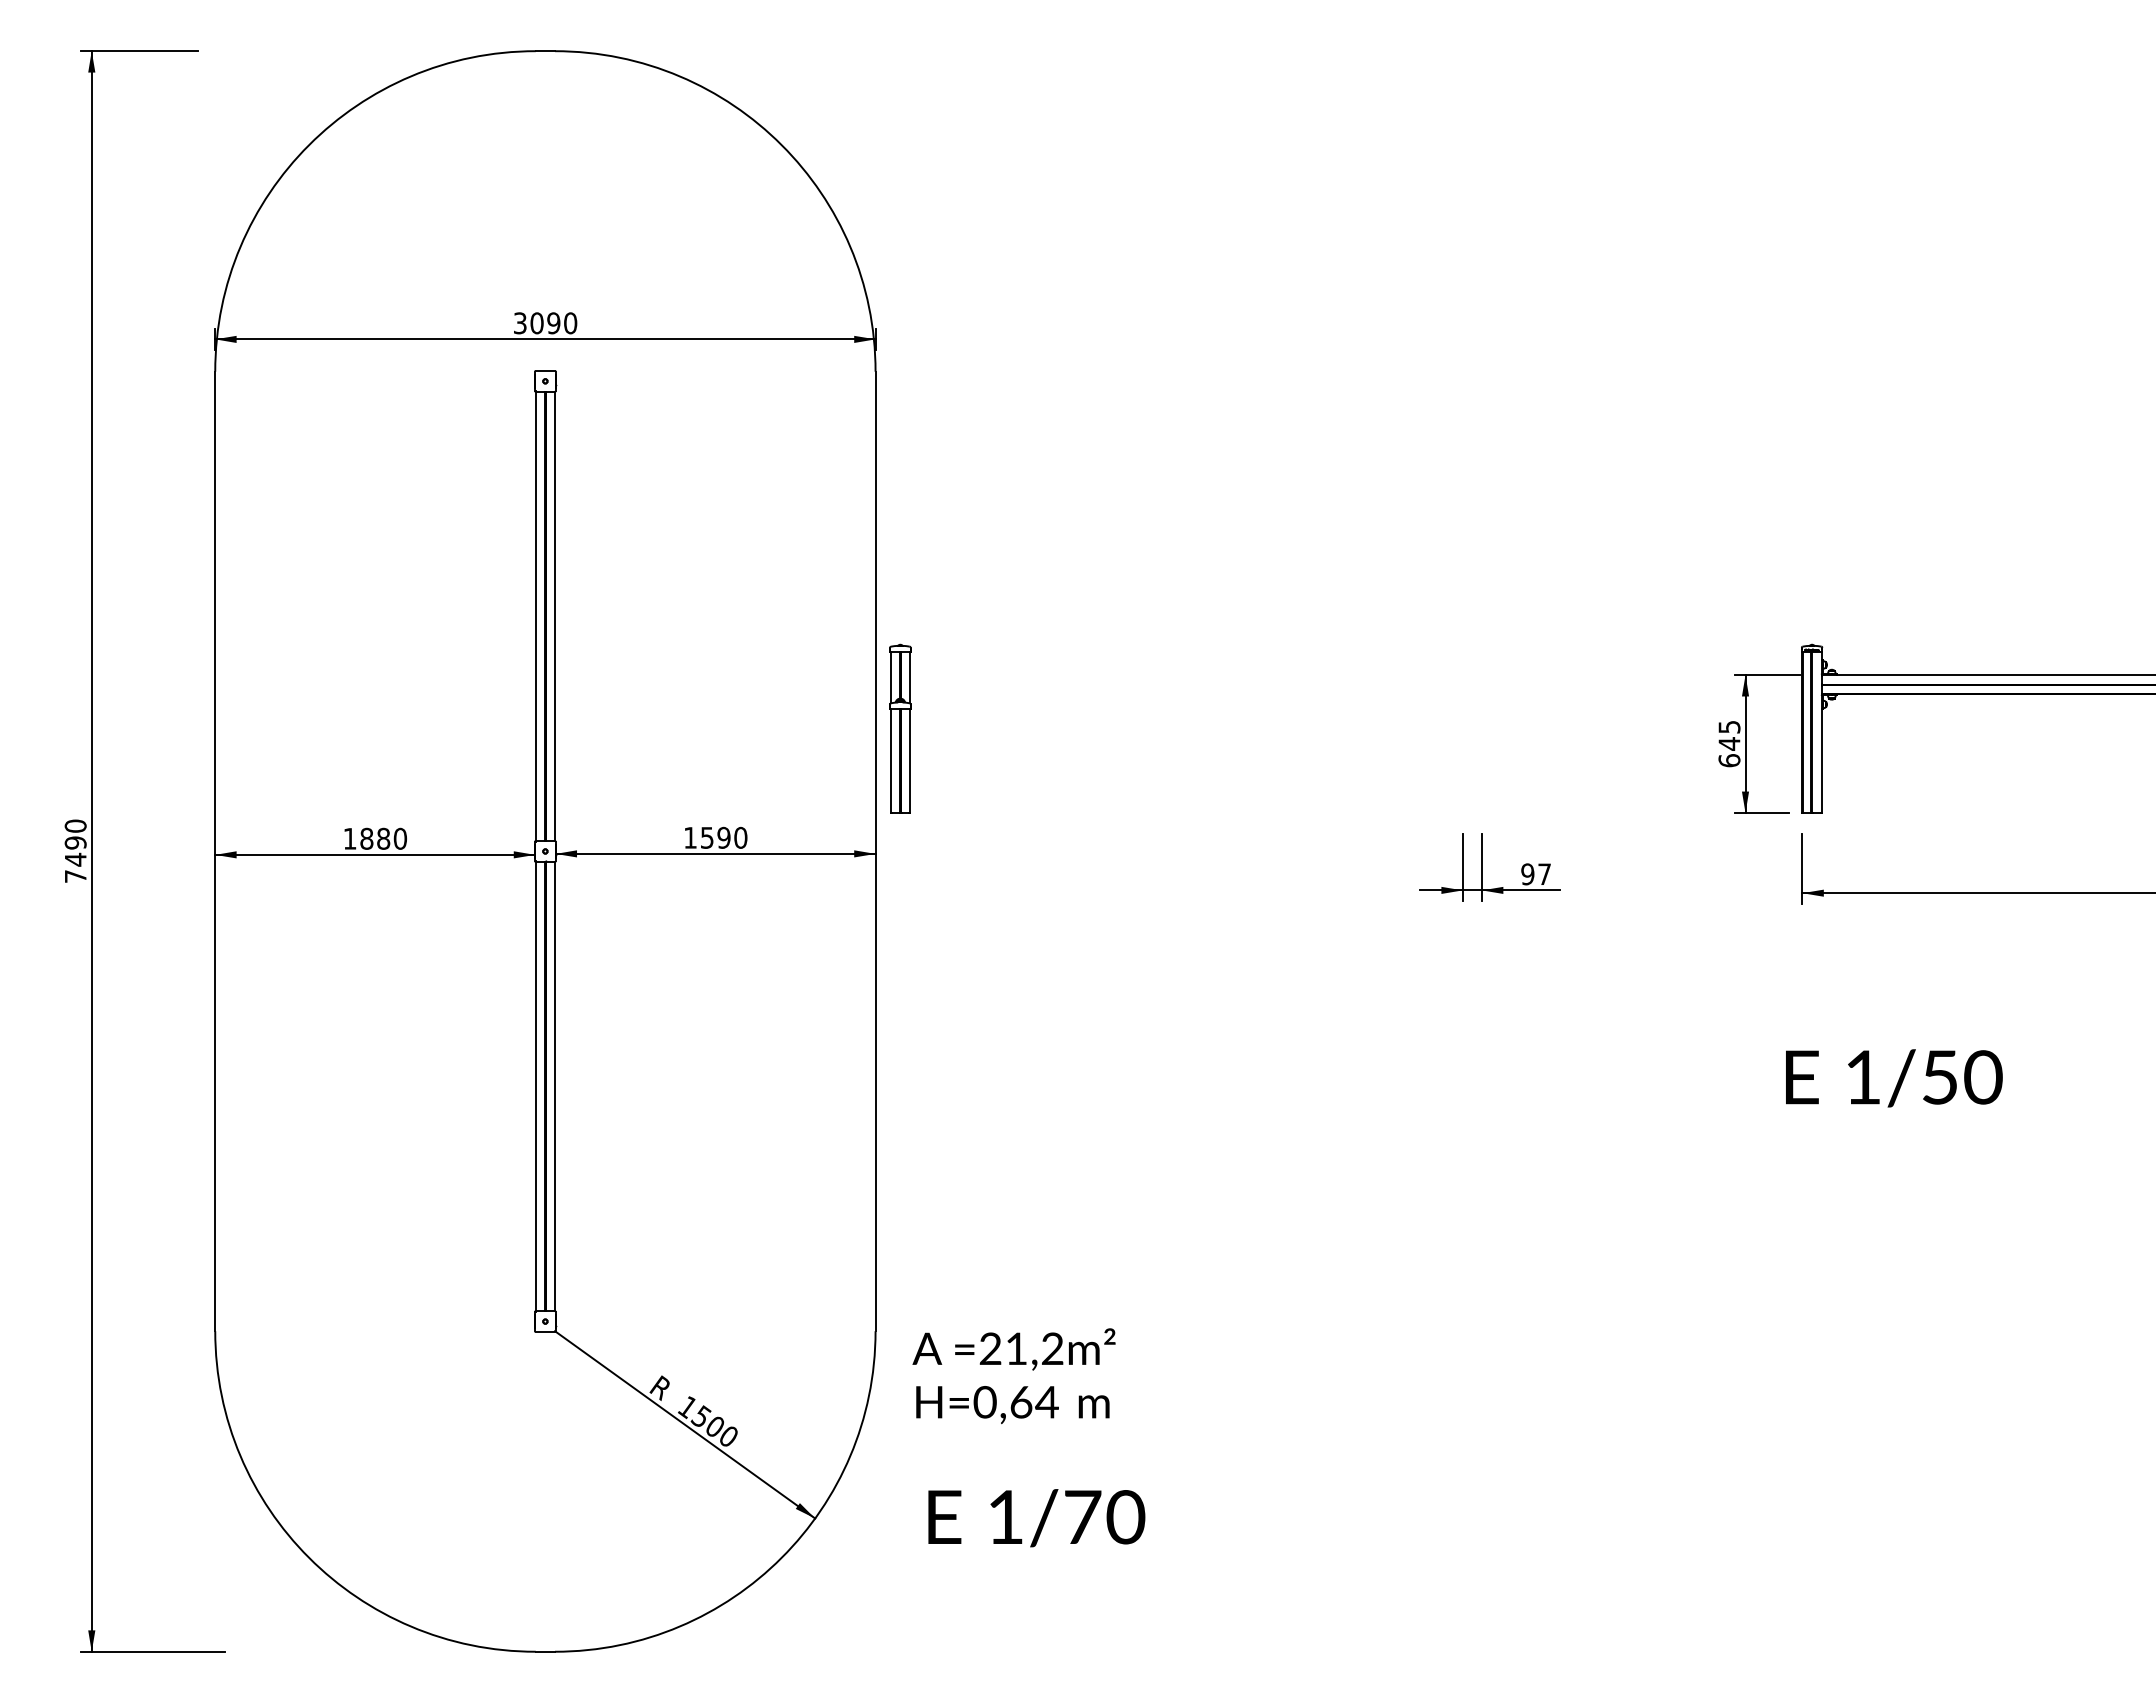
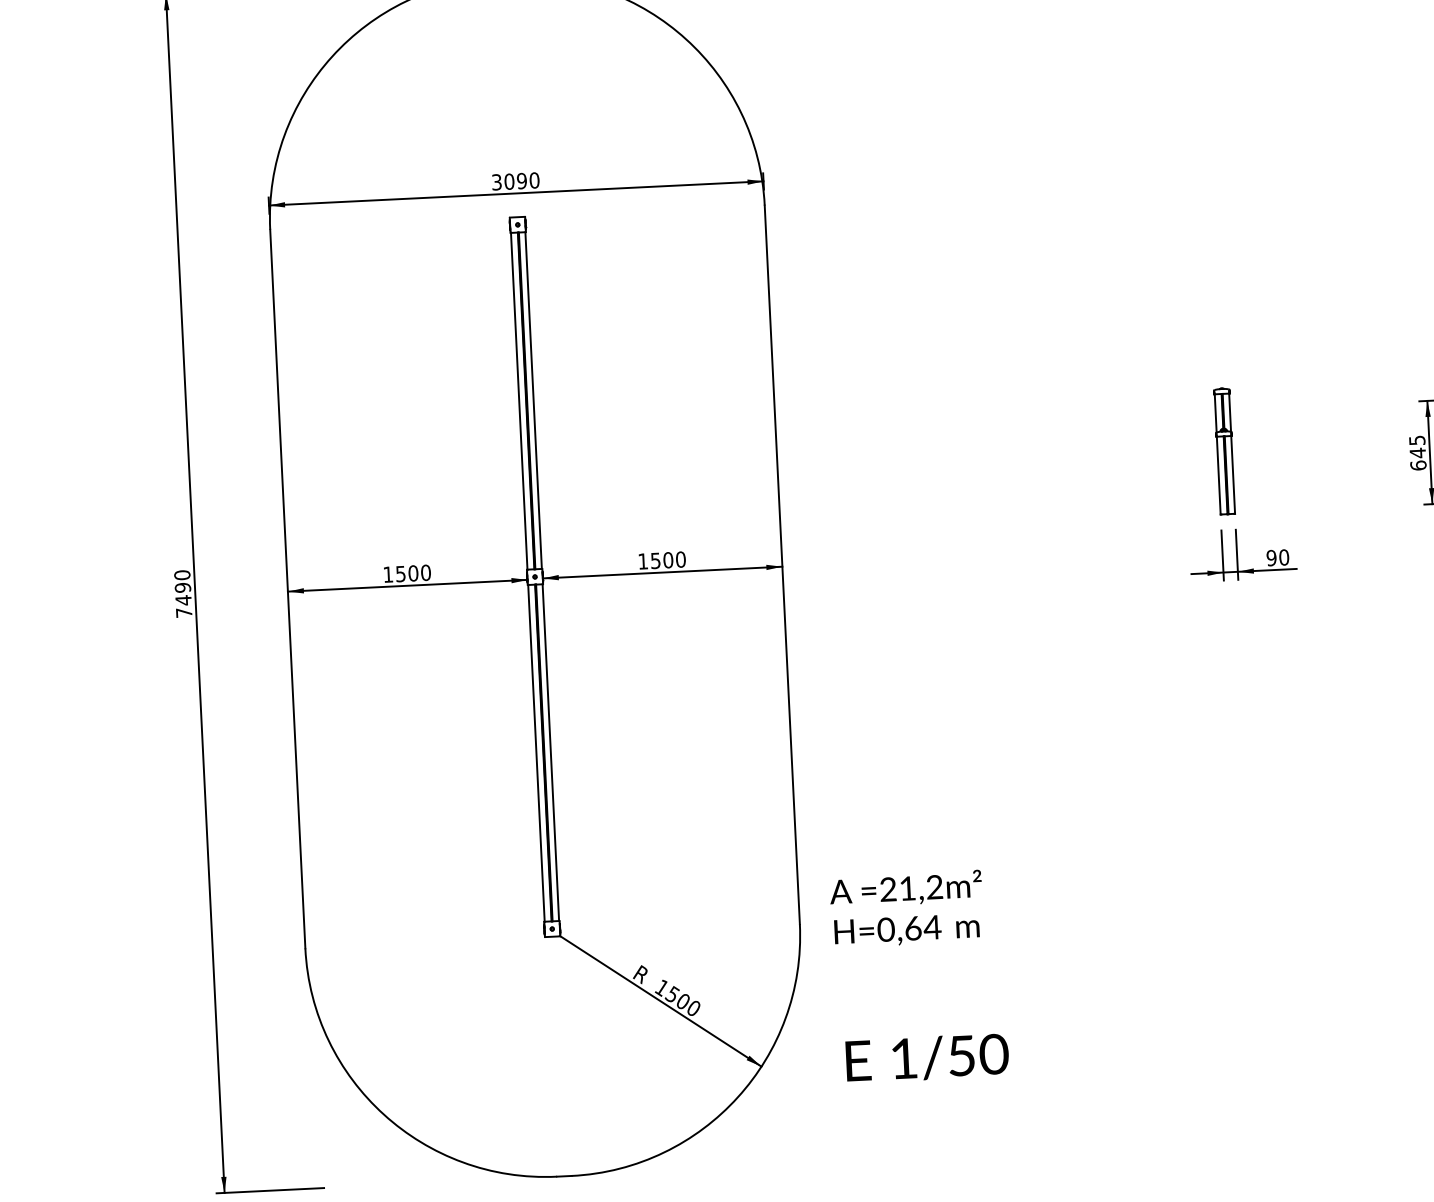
part: (900, 728) -> (1224, 450), moved
text: (723, 837) -> (667, 559), 1590 -> 1500
text: (375, 838) -> (407, 573), 1880 -> 1500
text: (1544, 874) -> (1284, 557), 97 -> 90
text: (1013, 1376) -> (906, 909), moved
text: (1083, 1517) -> (962, 1056), 1/70 -> 1/50

